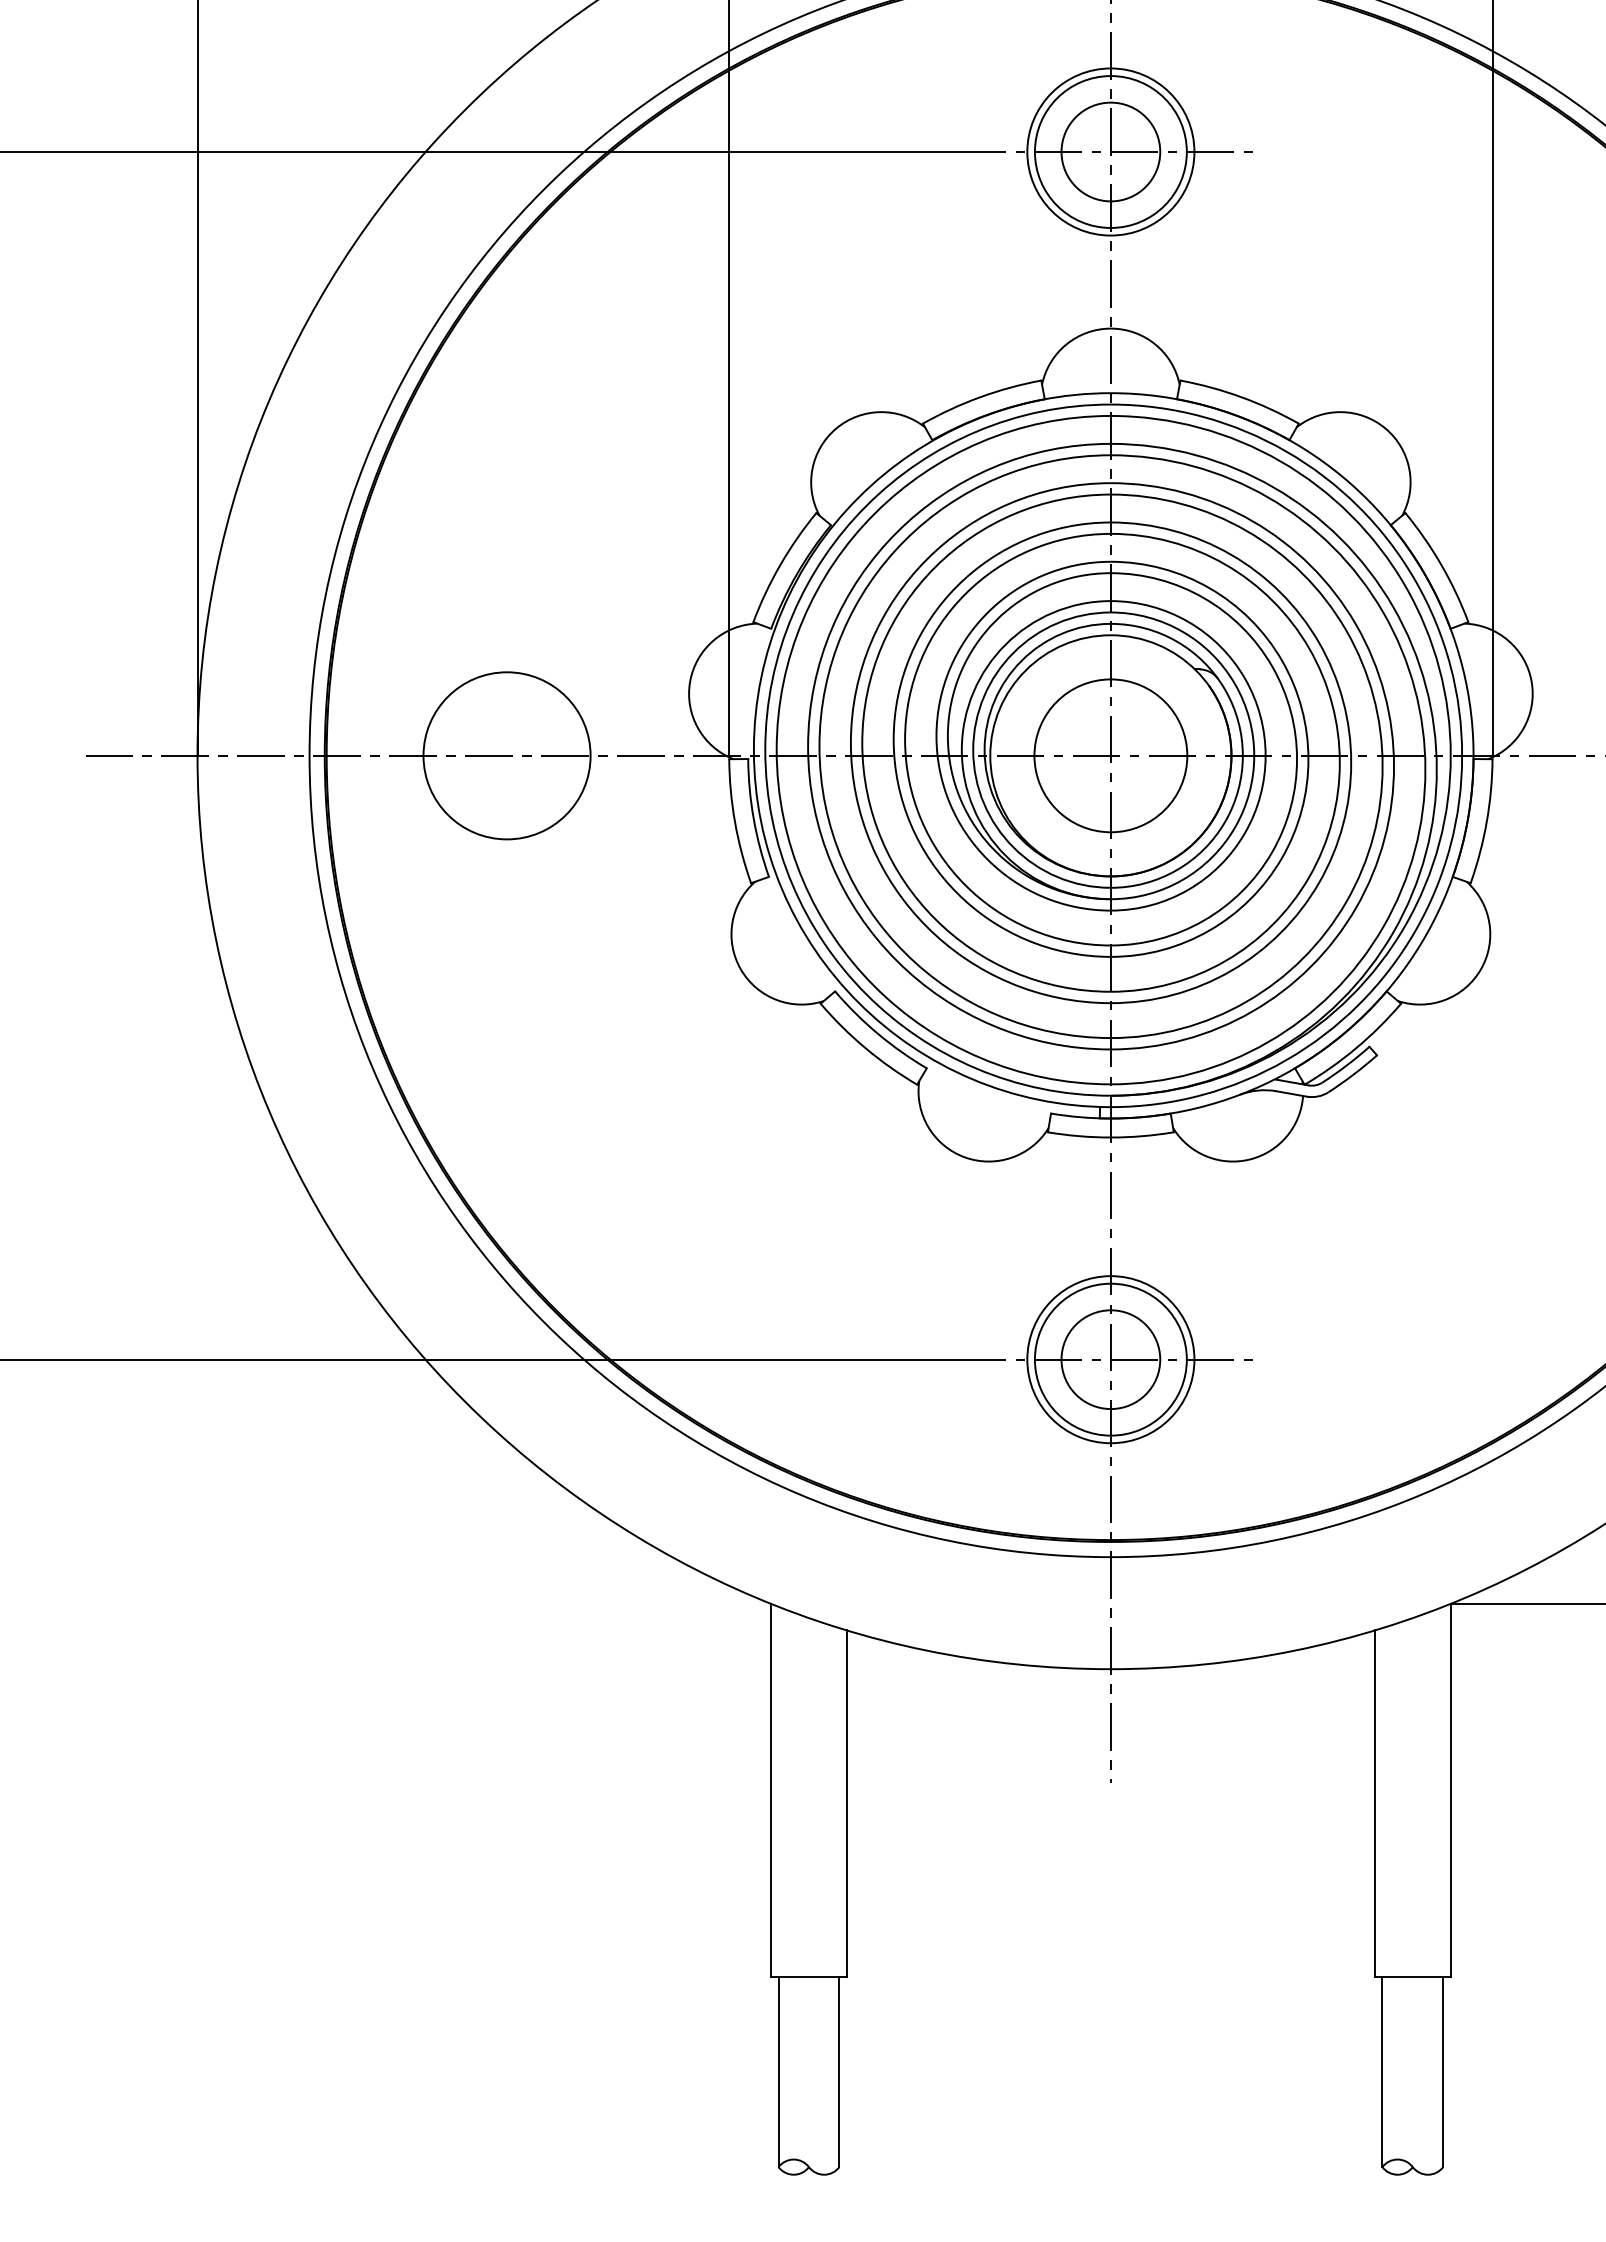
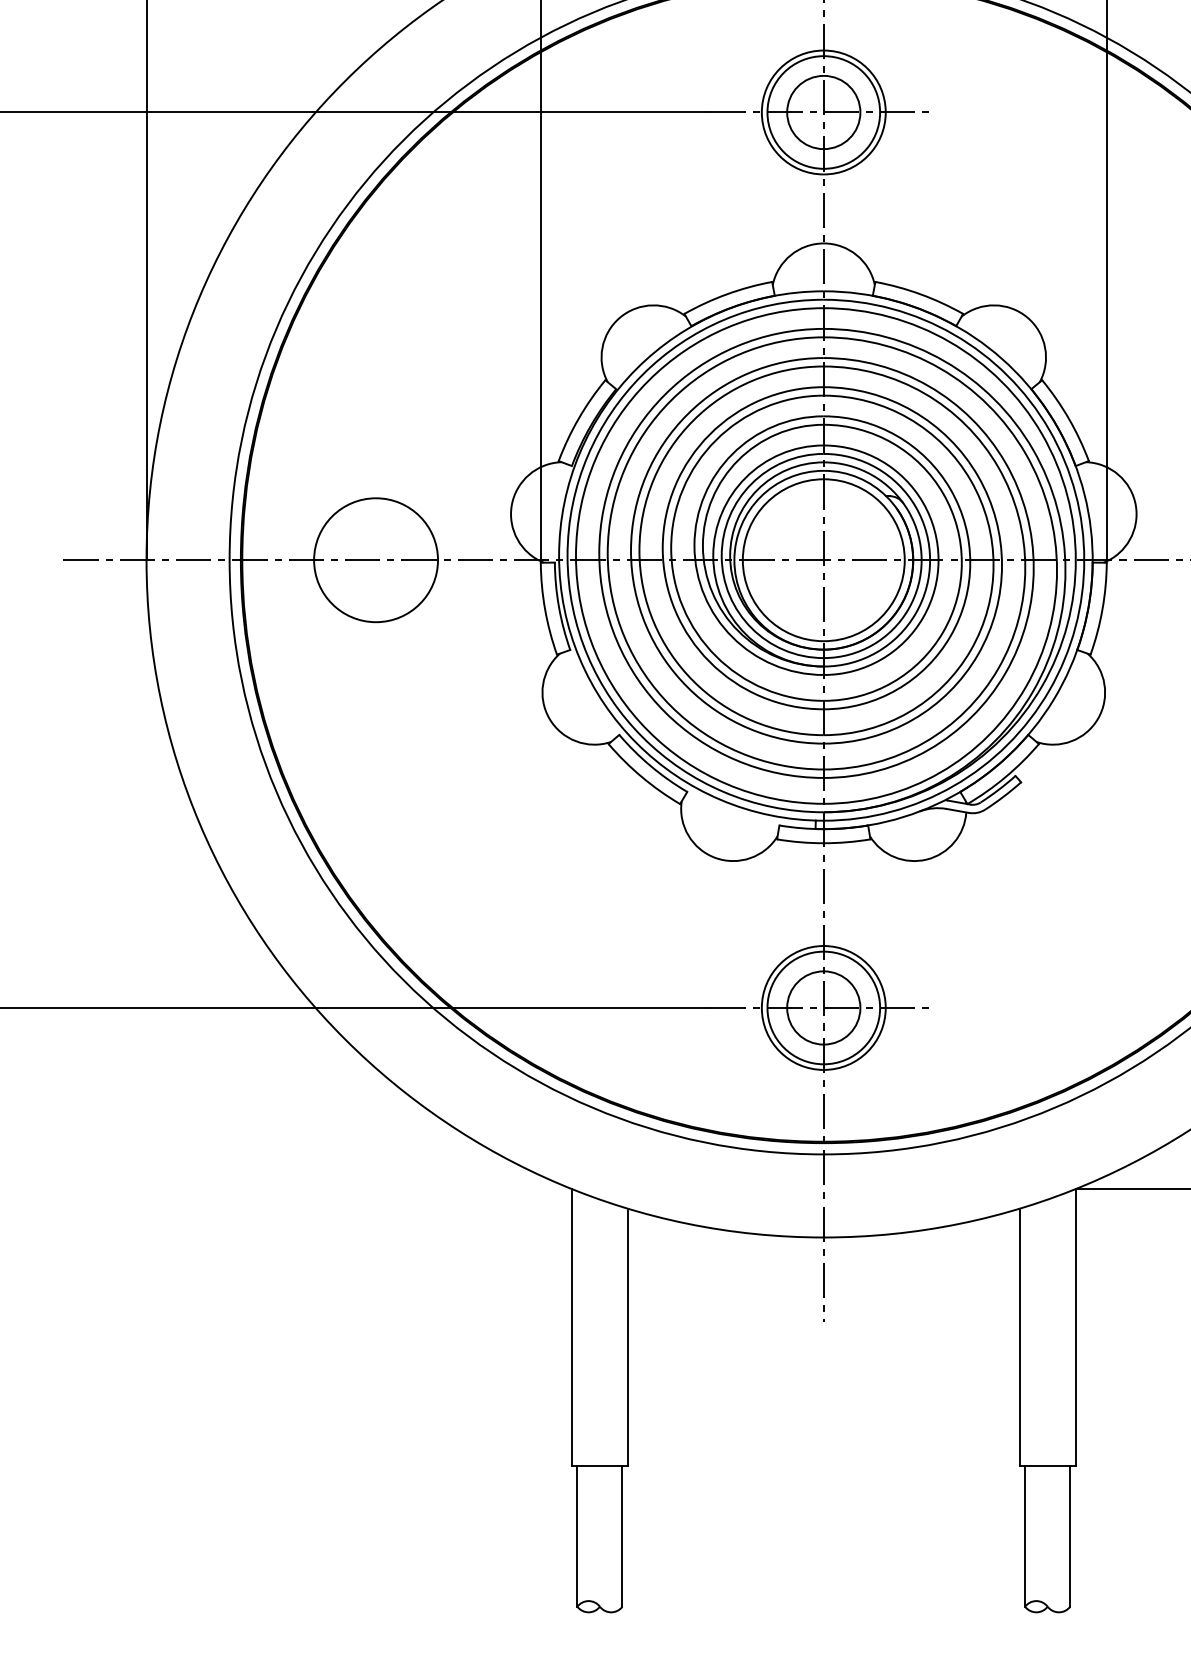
circle: (1110, 755) -> (823, 559), size x1.43

